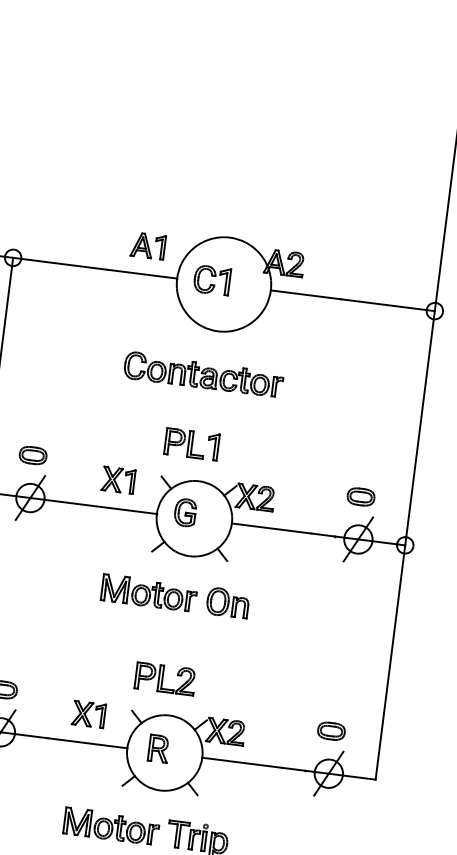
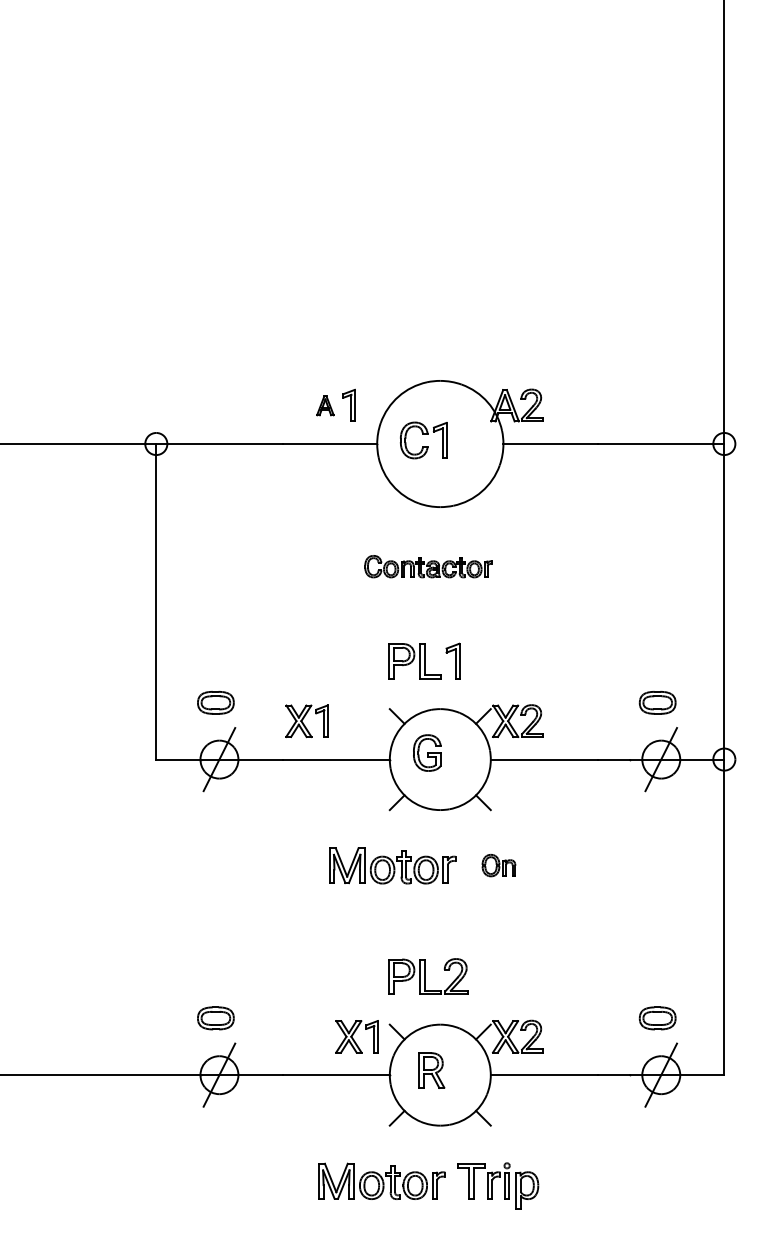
part: (142, 245) -> (325, 405), size x0.6
part: (203, 374) -> (428, 566), size x0.6
part: (118, 479) -> (306, 720), moved
part: (227, 602) -> (498, 865), size x0.6
part: (88, 714) -> (356, 1036), moved

